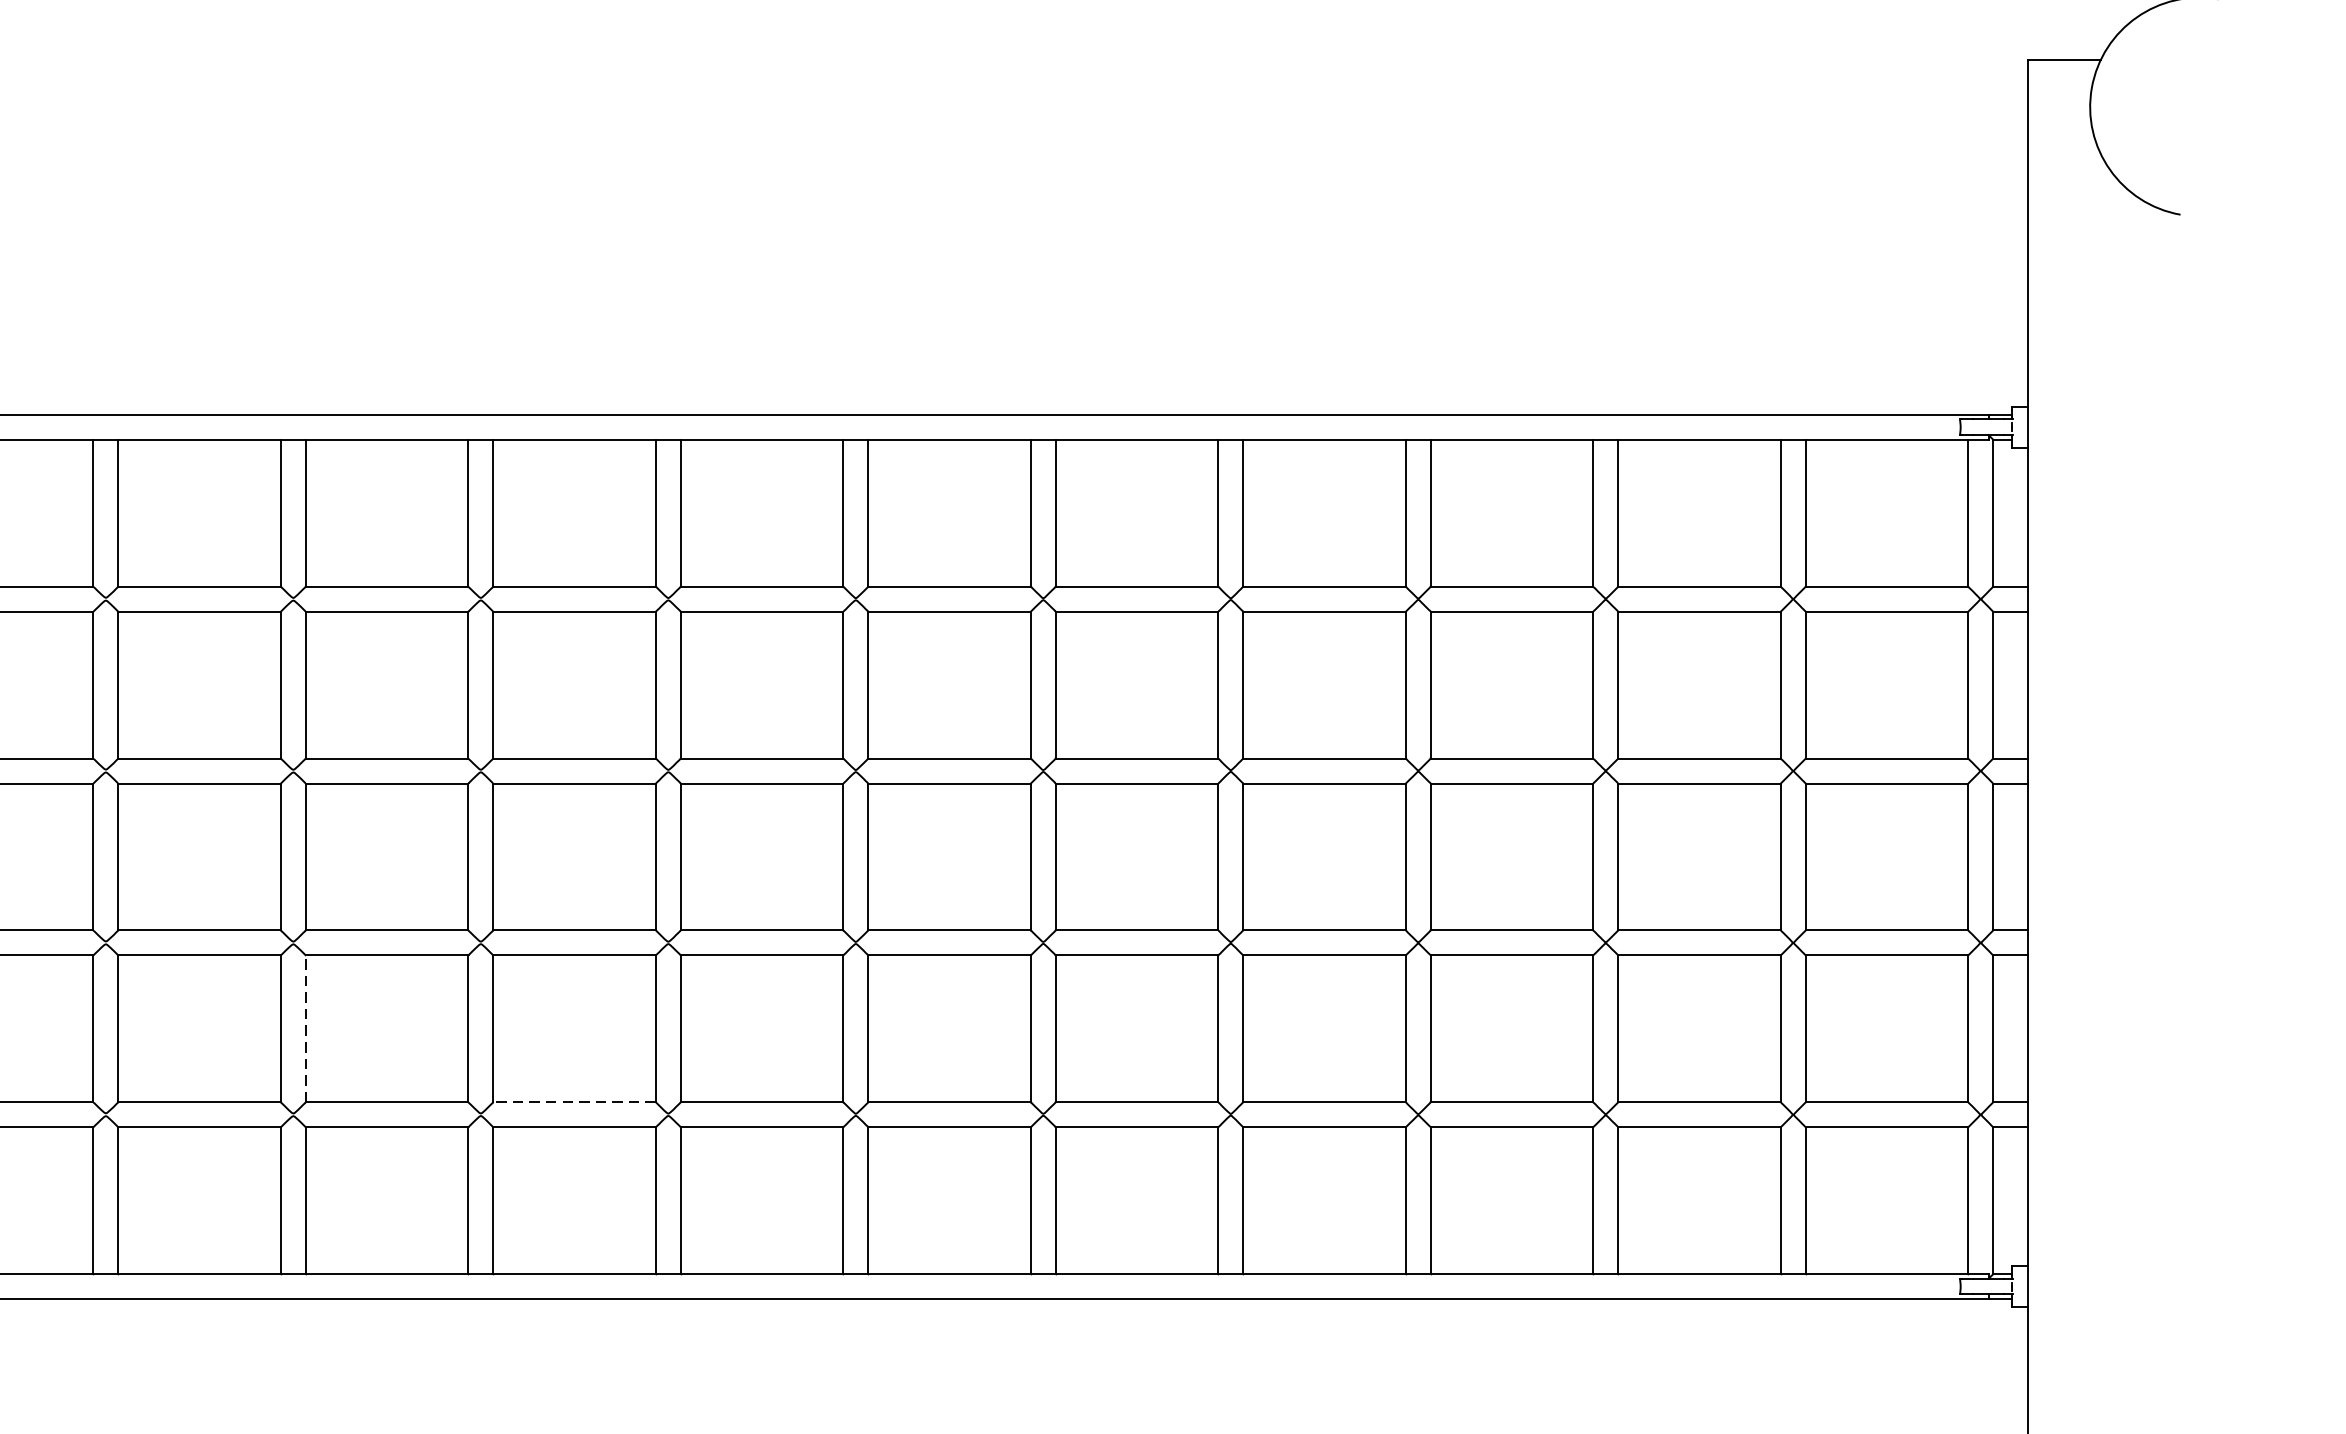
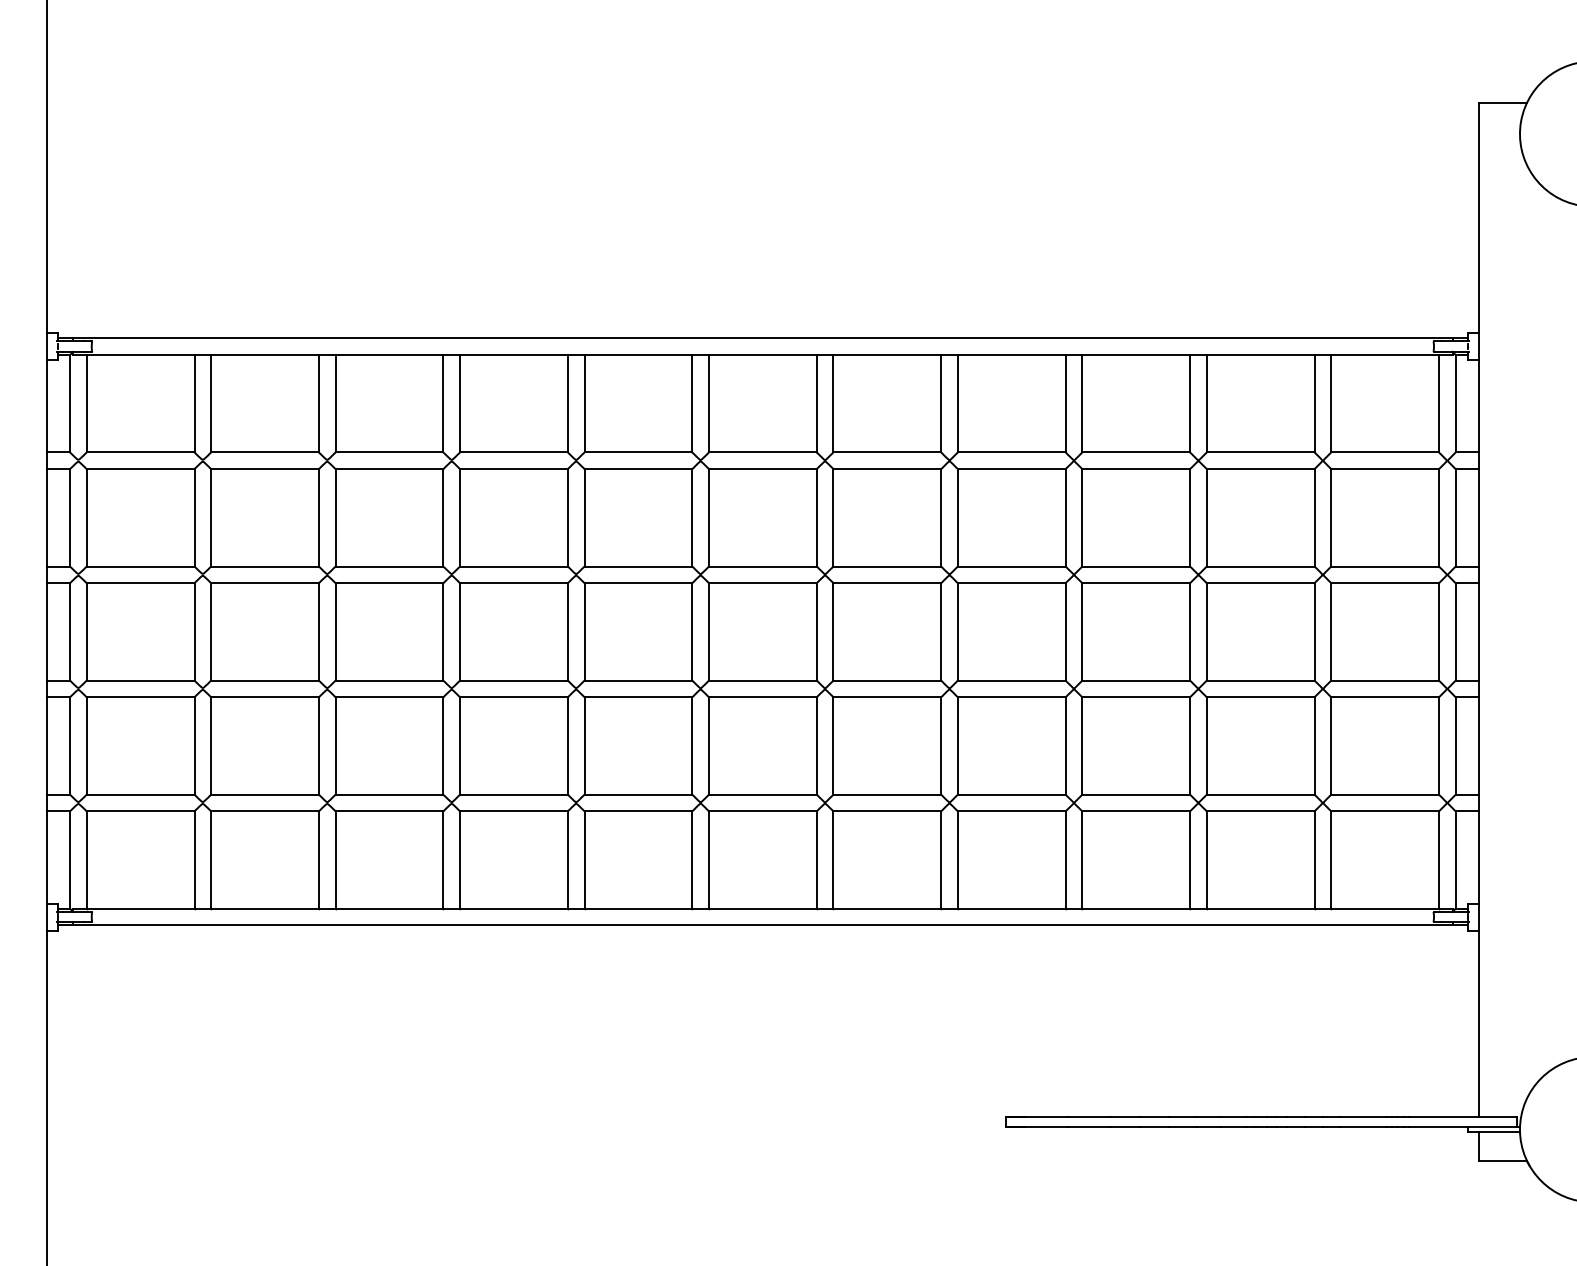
line: (305, 1028) -> (335, 745), dashed -> solid
line: (575, 1101) -> (514, 794), dashed -> solid

